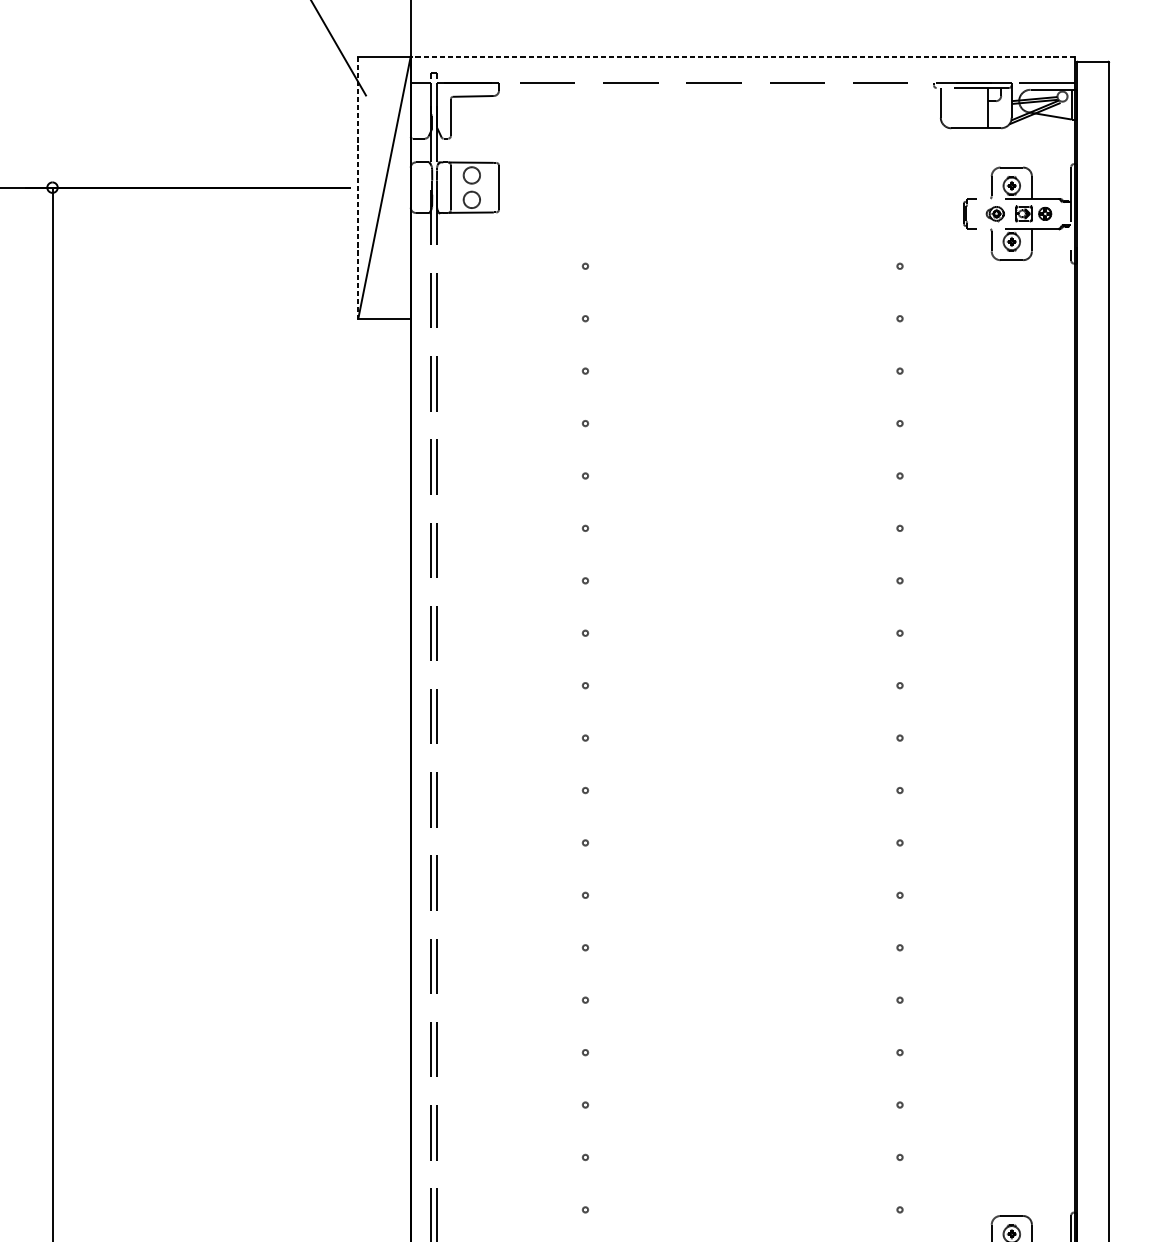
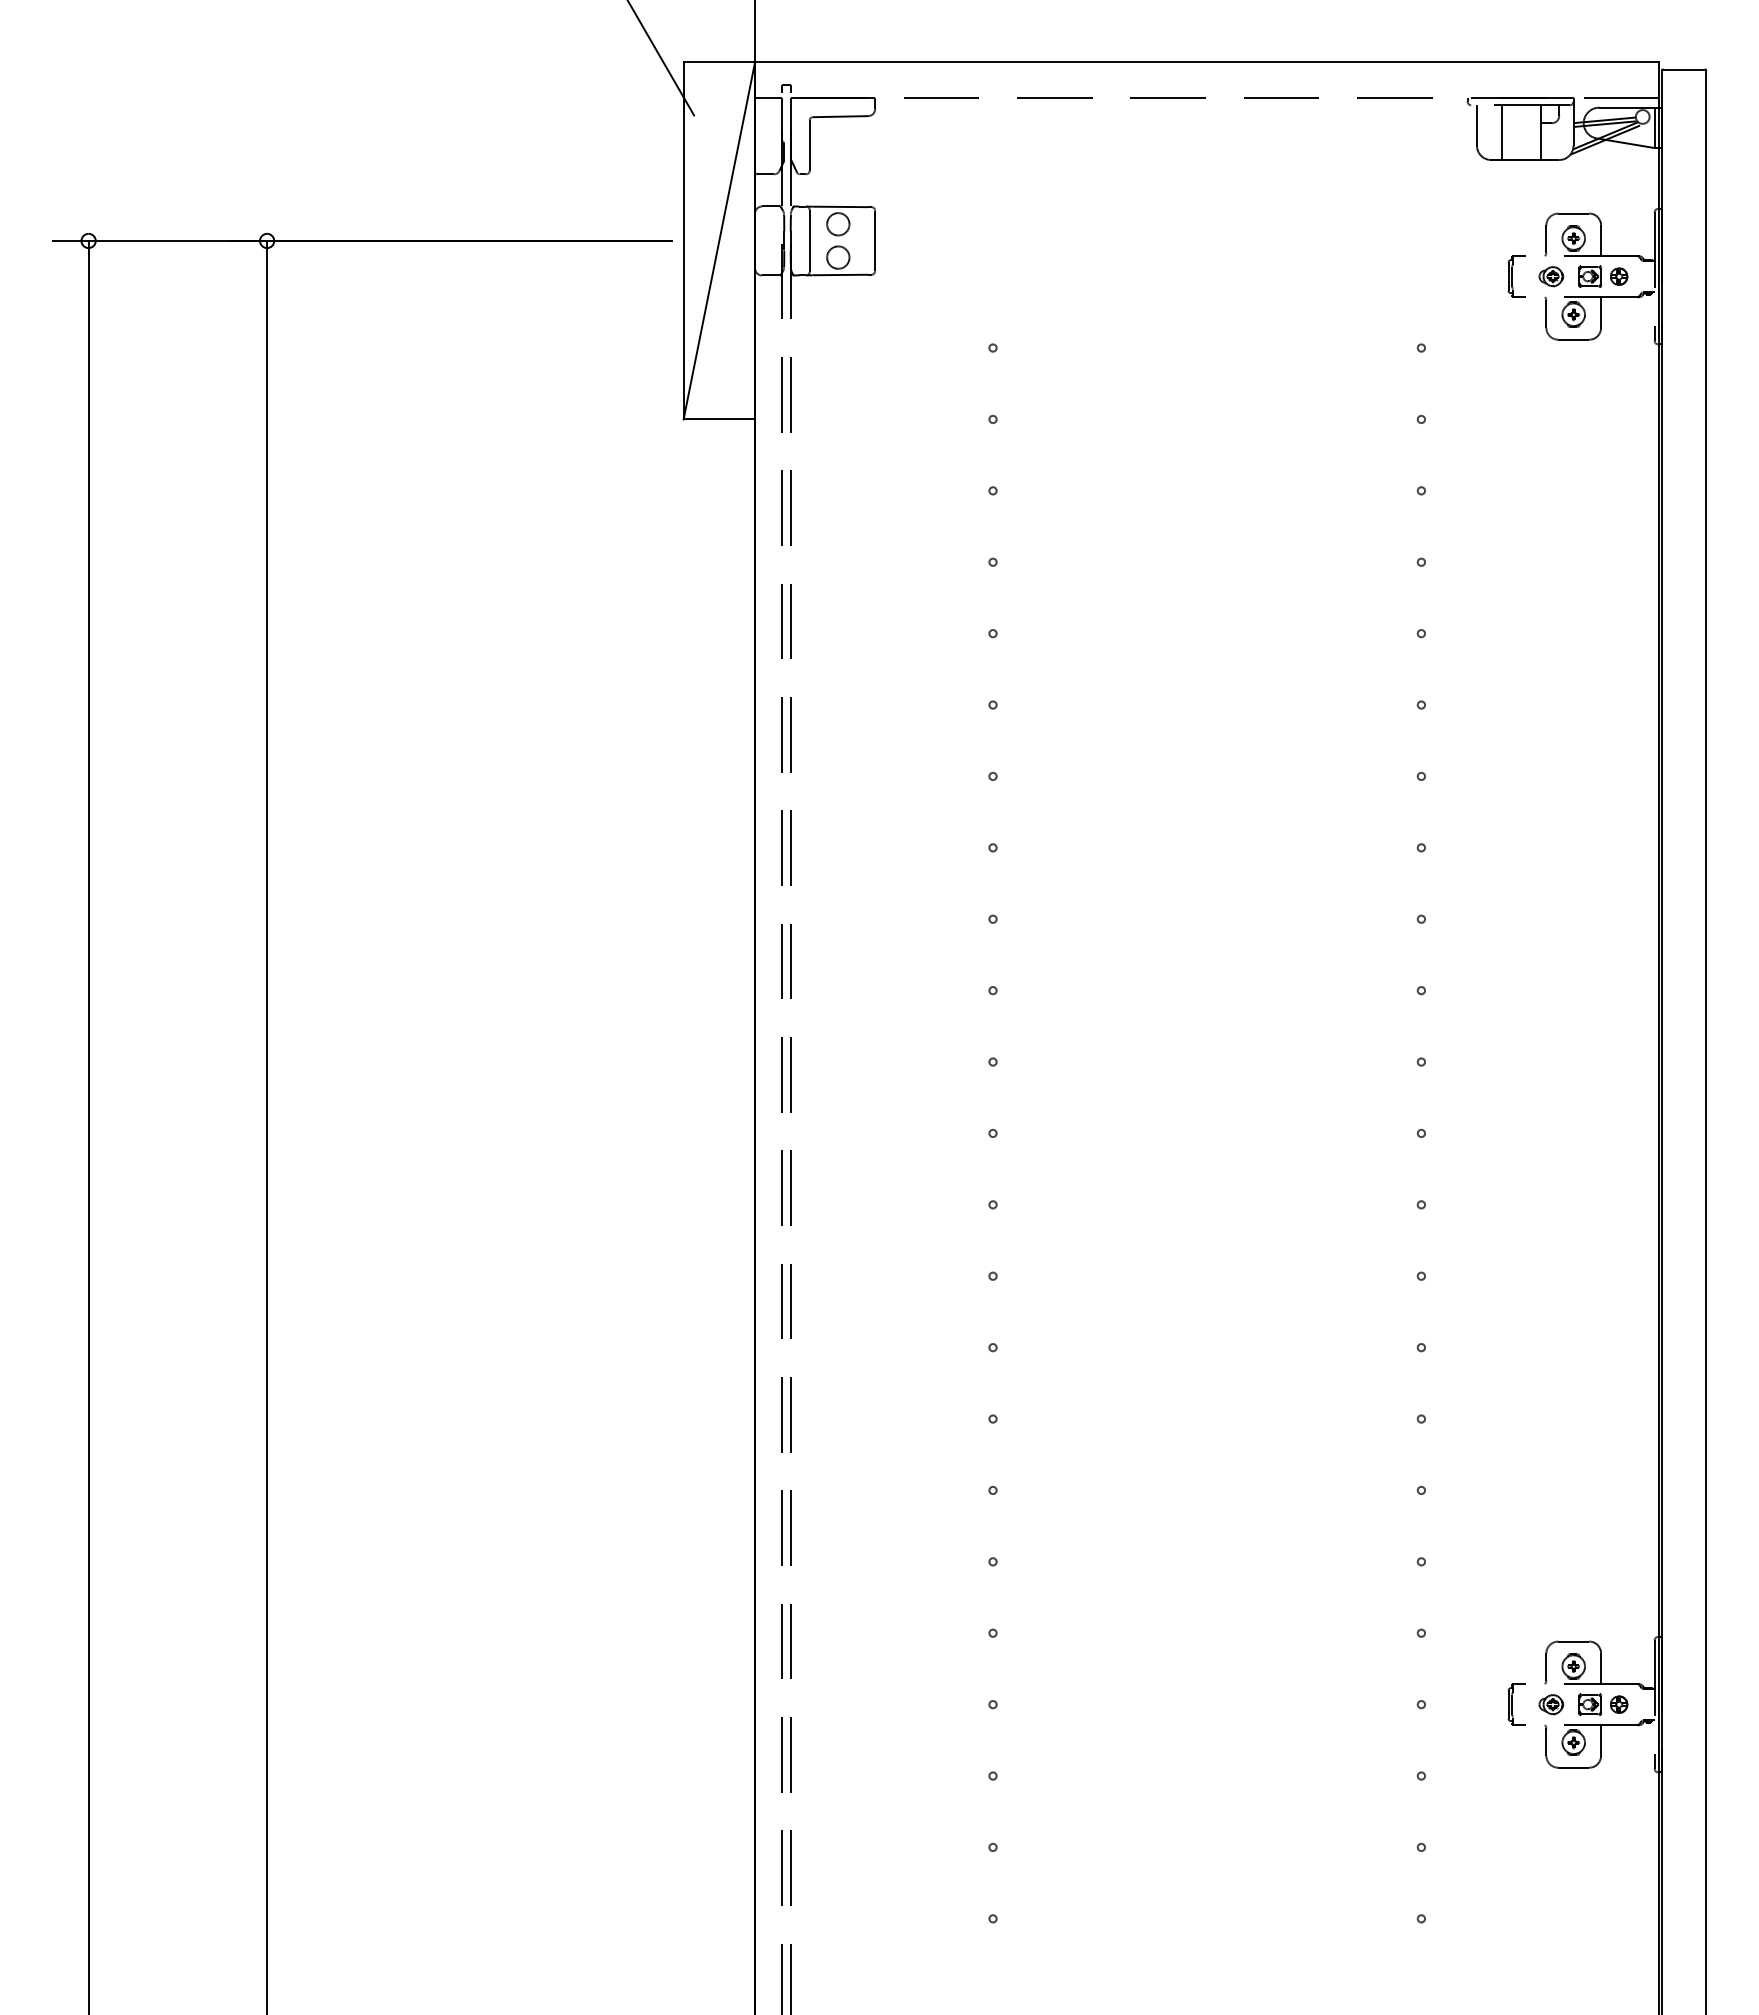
line: (742, 56) -> (1206, 62), dashed -> solid
line: (959, 108) -> (1502, 132), added
line: (358, 188) -> (683, 241), dashed -> solid

